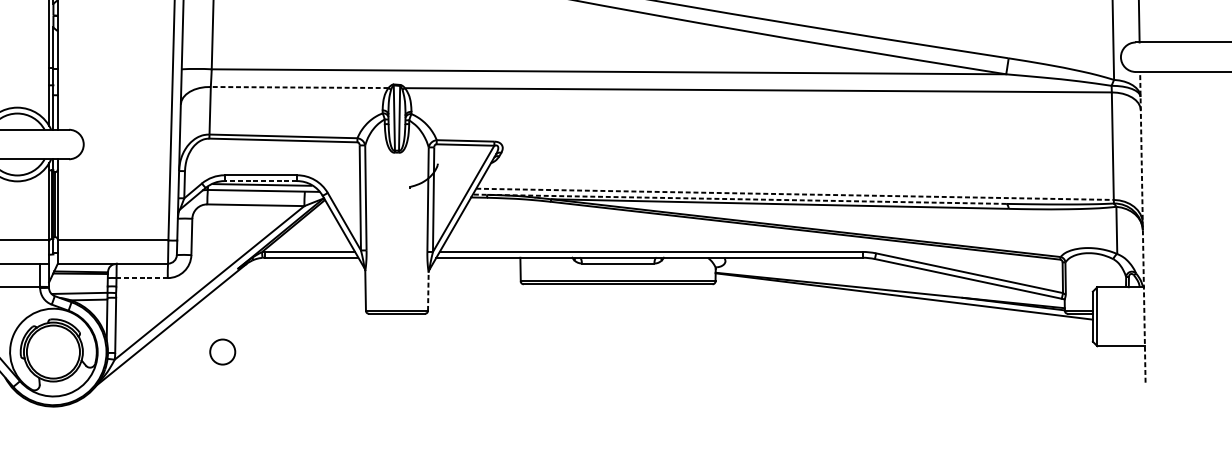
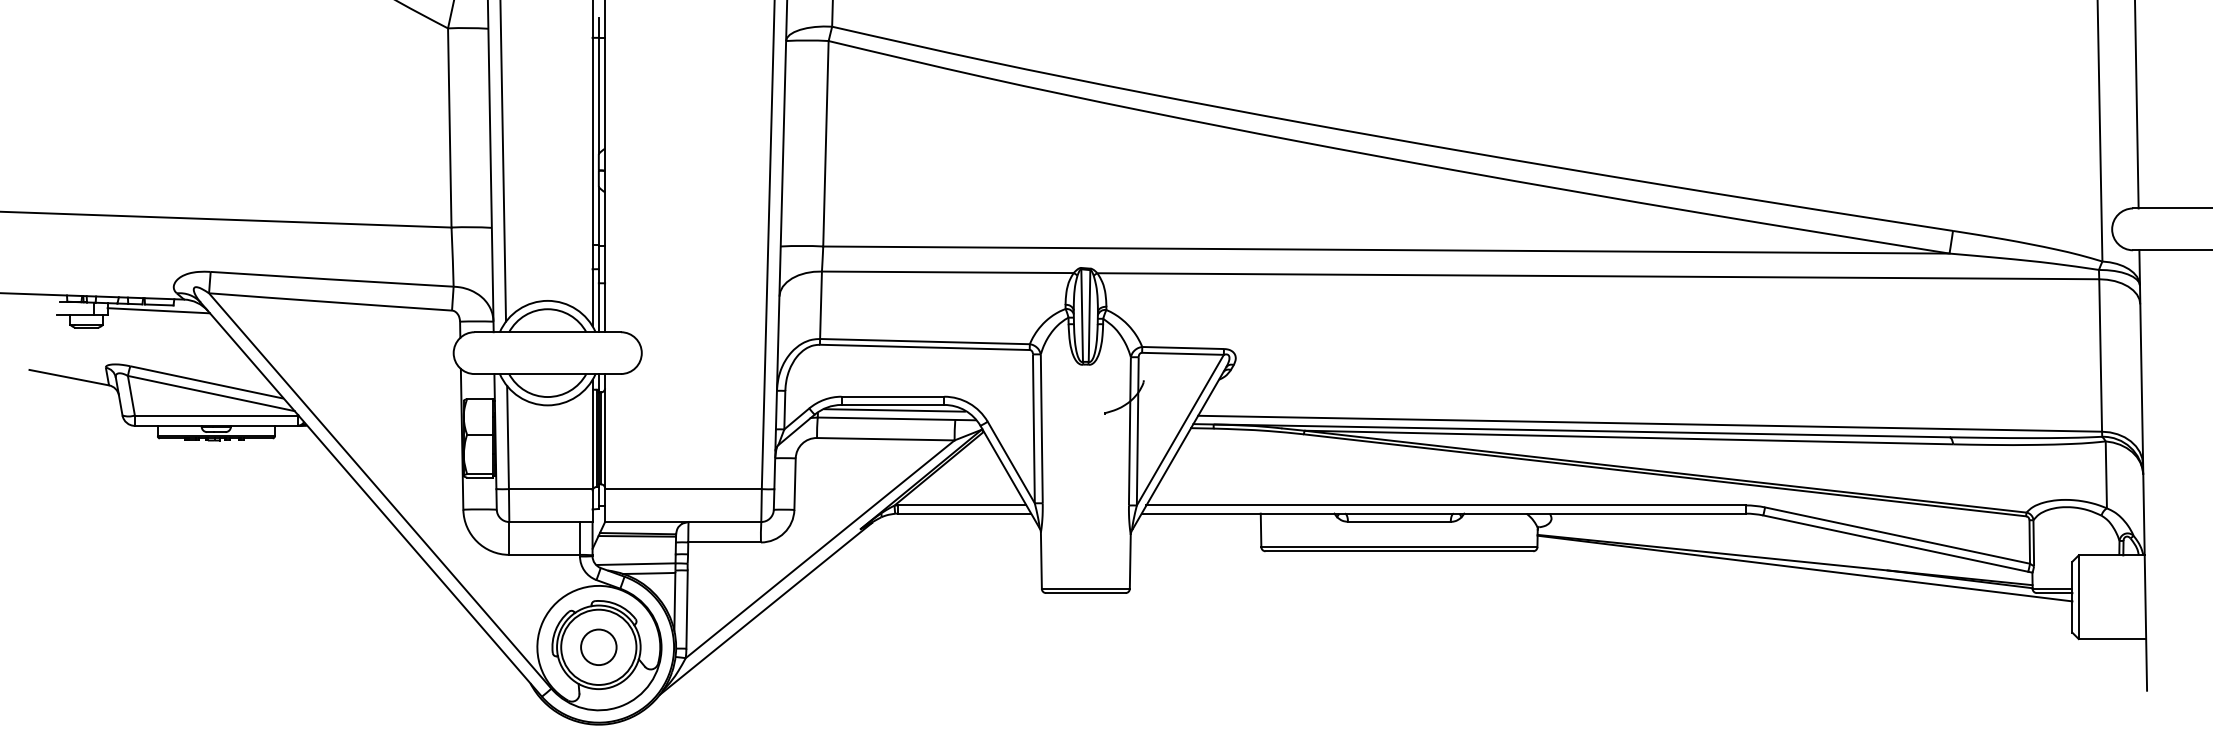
line: (299, 87) -> (947, 272), dashed -> solid
line: (260, 180) -> (892, 404), dashed -> solid
line: (795, 194) -> (1650, 423), dashed -> solid
line: (739, 199) -> (1571, 430), dashed -> solid
line: (1143, 227) -> (2143, 470), dashed -> solid
line: (142, 278) -> (724, 542), dashed -> solid
line: (428, 291) -> (1130, 561), dashed -> solid
circle: (222, 351) -> (598, 646), moved

